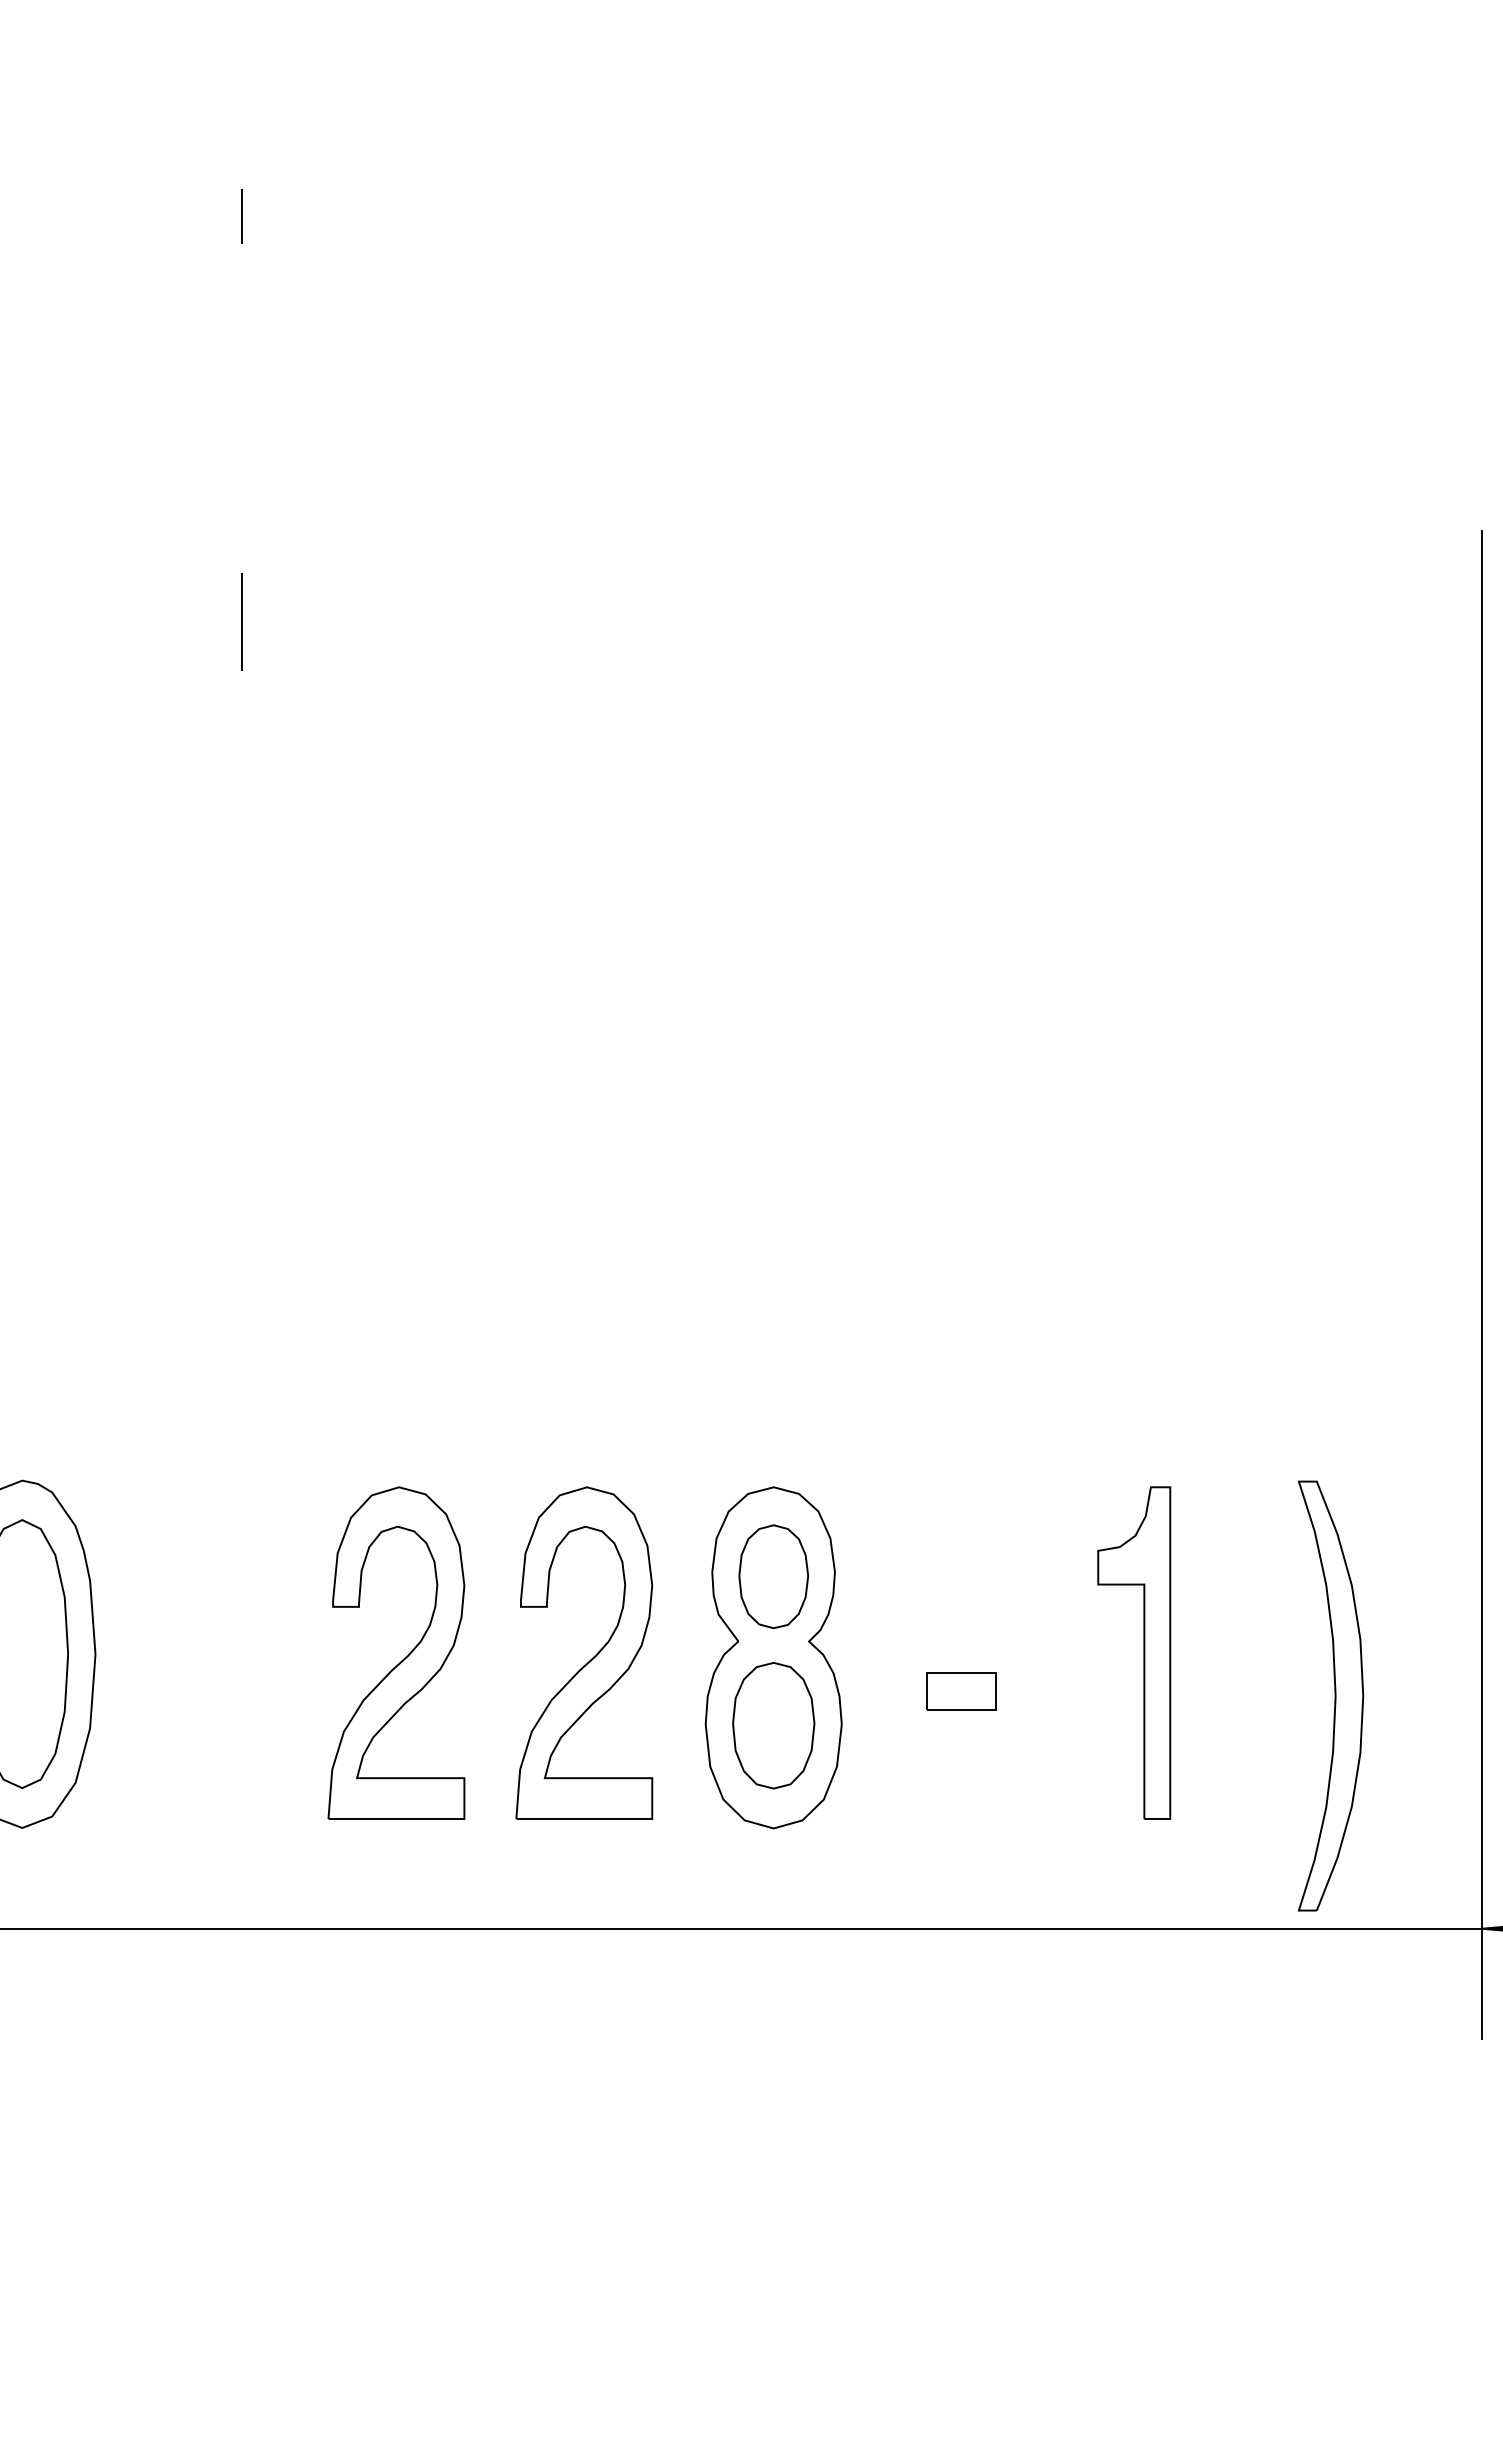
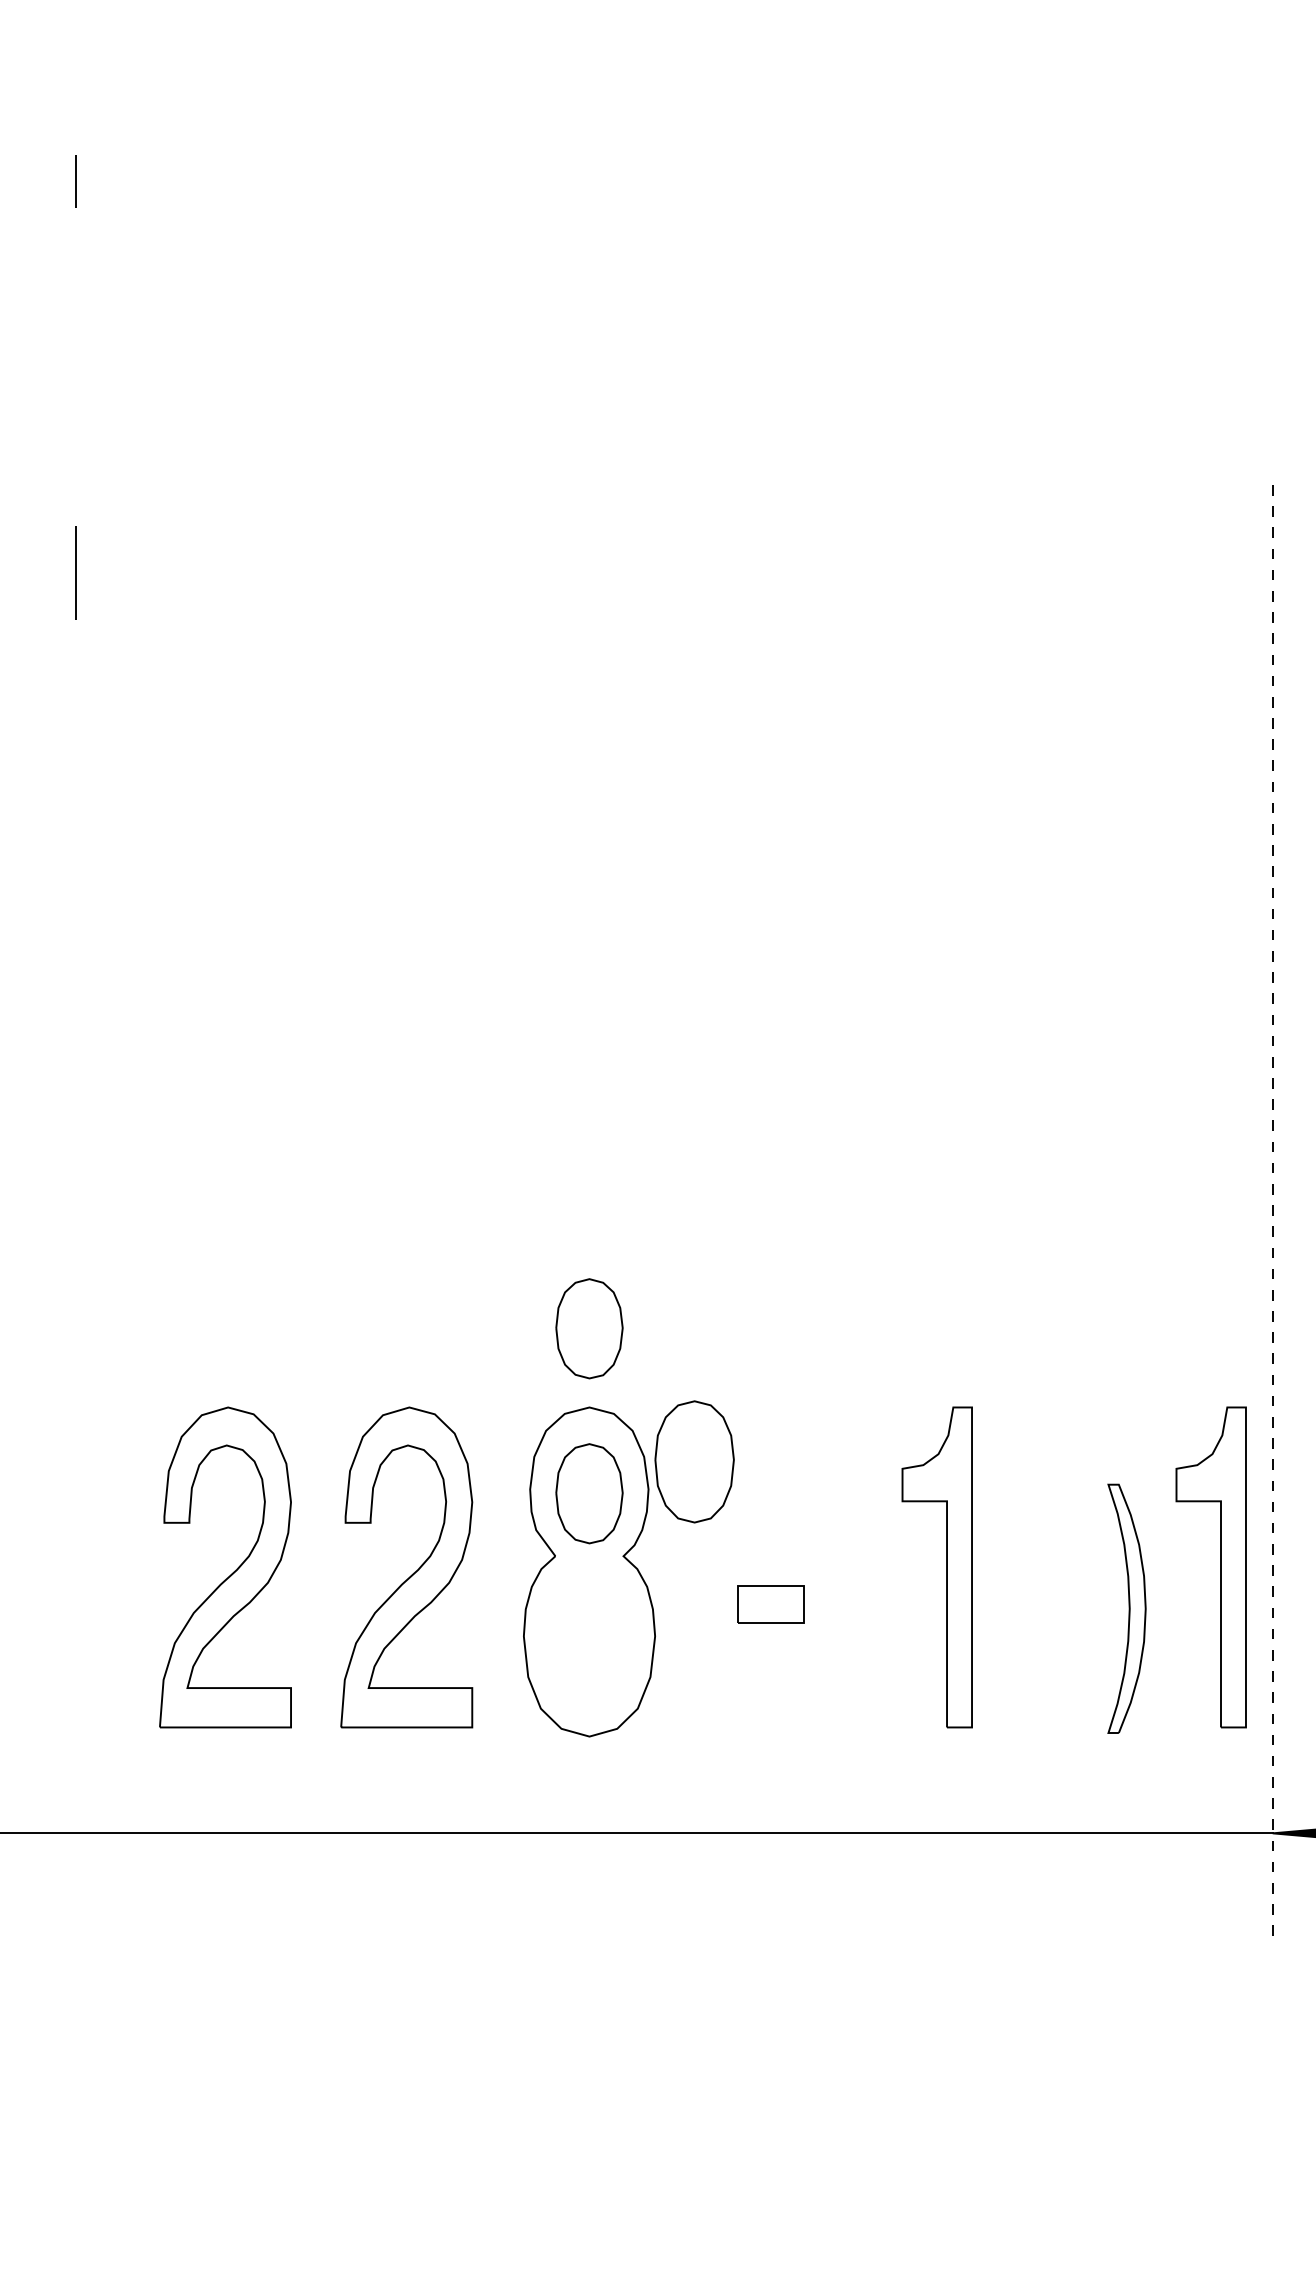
line: (1481, 1284) -> (1272, 1211), solid -> dashed
part: (773, 1405) -> (589, 1328), added
part: (1427, 1652) -> (1220, 1566), added
part: (1330, 1695) -> (1126, 1608), size x0.6
part: (773, 1725) -> (694, 1461), moved

